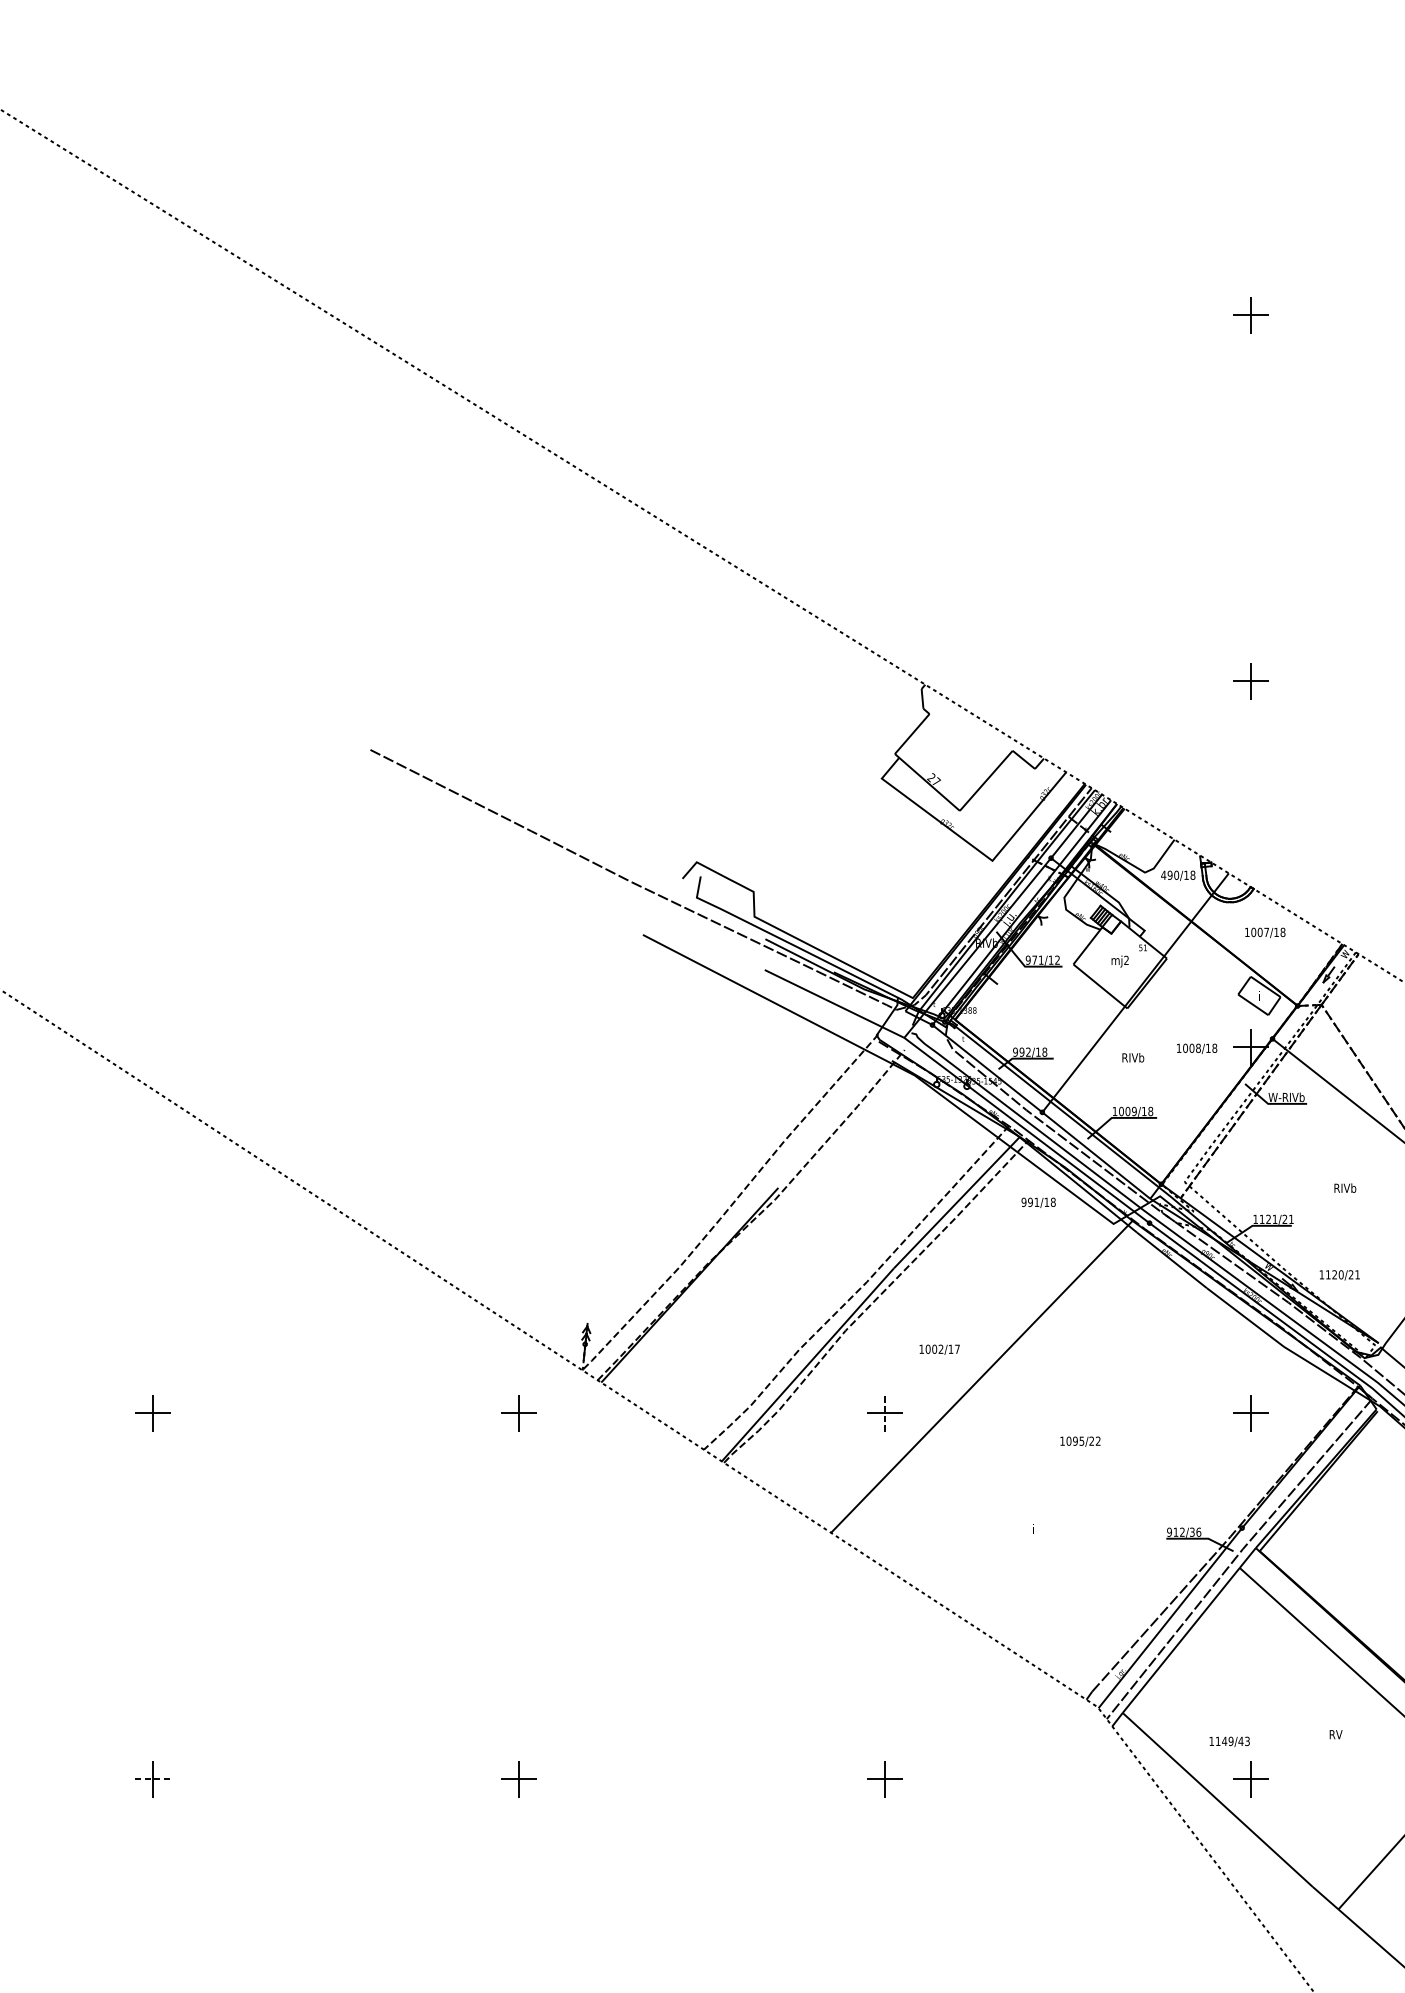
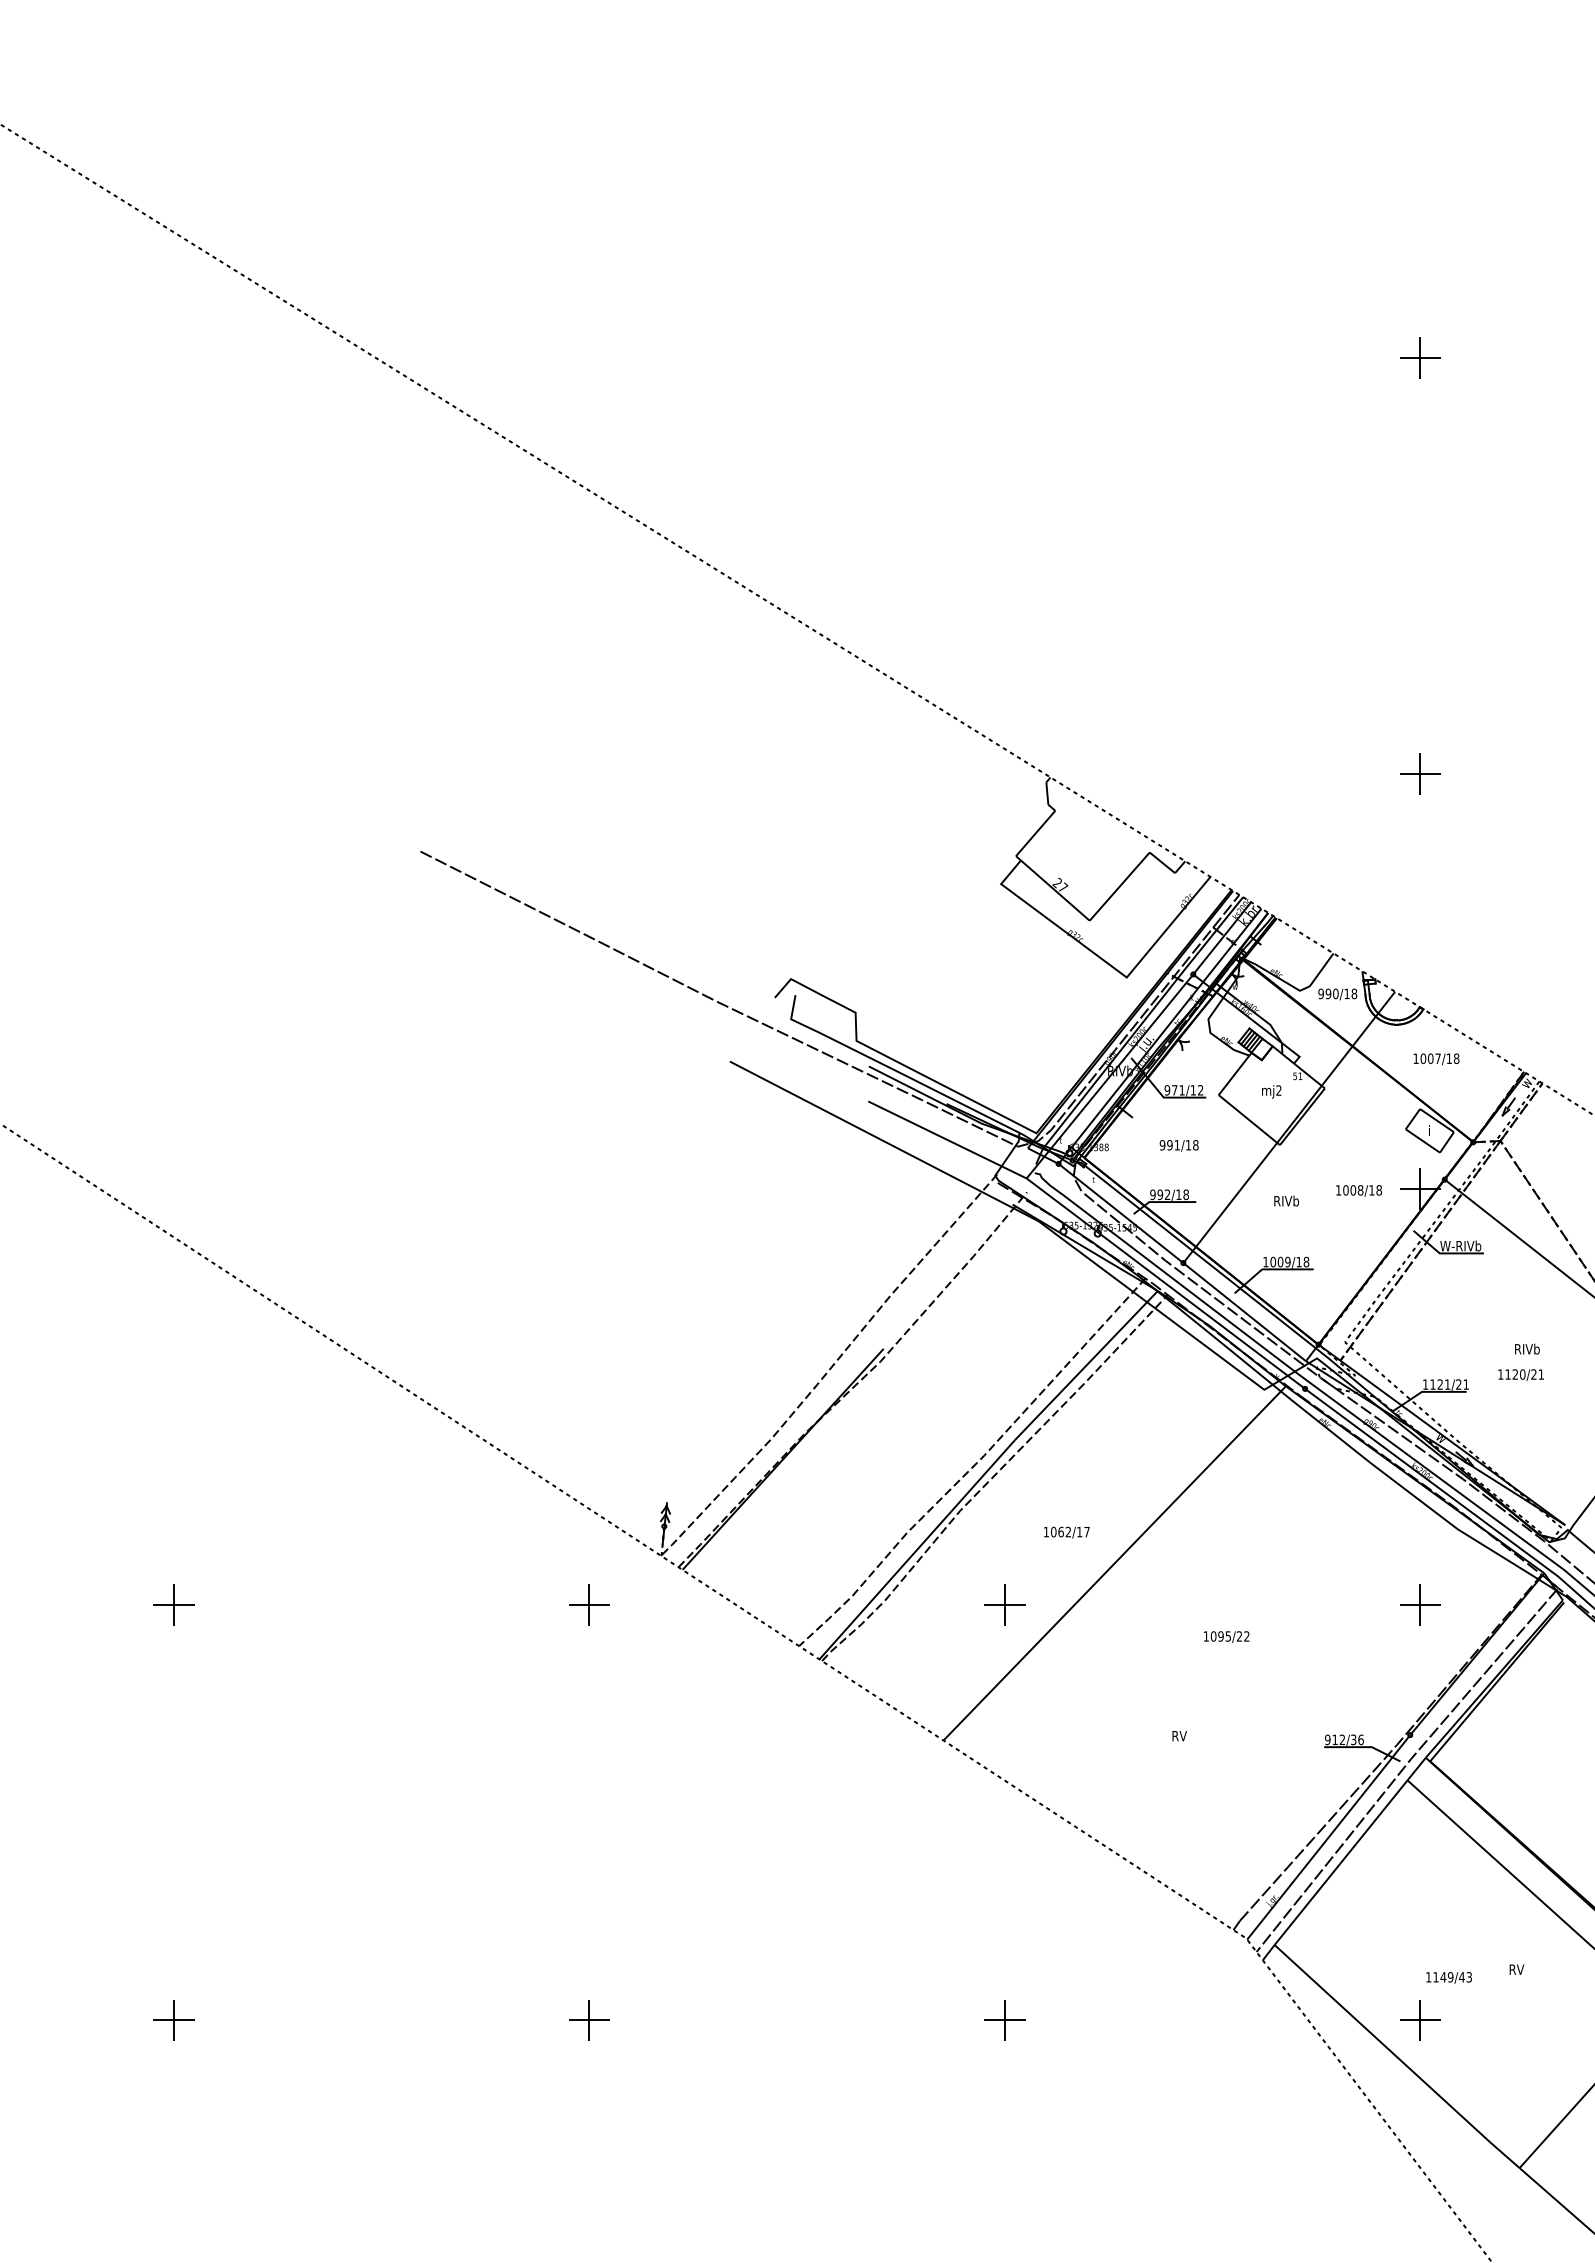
text: (1163, 874) -> (1321, 993), 490/18 -> 990/18
text: (1038, 1202) -> (1178, 1145), moved
text: (1339, 1274) -> (1520, 1374), moved
text: (934, 1348) -> (1060, 1531), 1002/17 -> 1062/17
line: (884, 1413) -> (1004, 1604), dashed -> solid
text: (1038, 1529) -> (1179, 1736), i -> RV
text: (1229, 1741) -> (1448, 1977), moved
line: (152, 1779) -> (173, 2020), dashed -> solid

